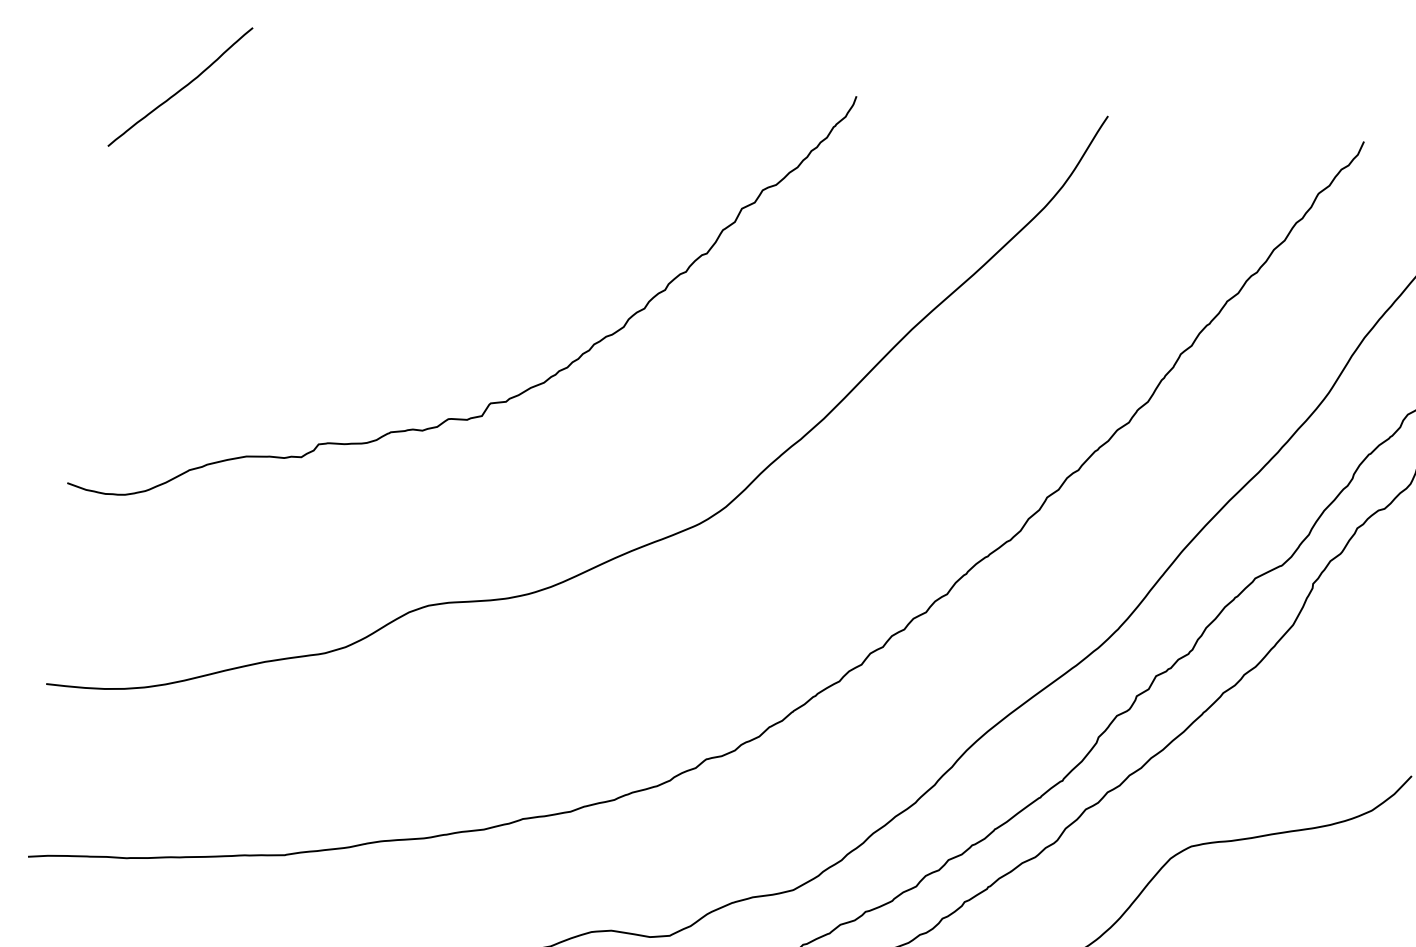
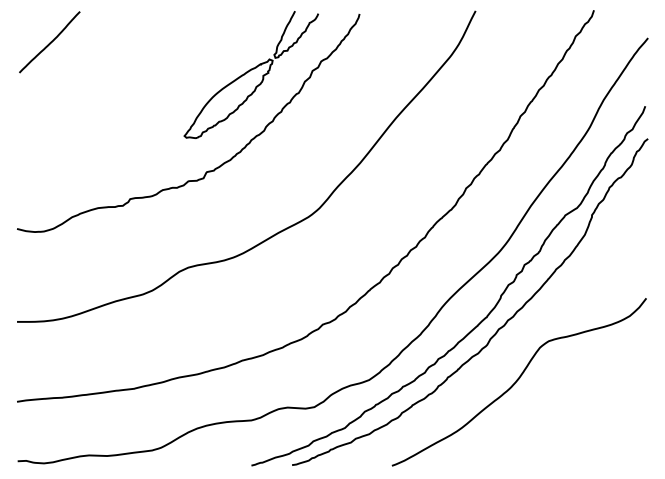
part: (606, 202) -> (250, 74), added

